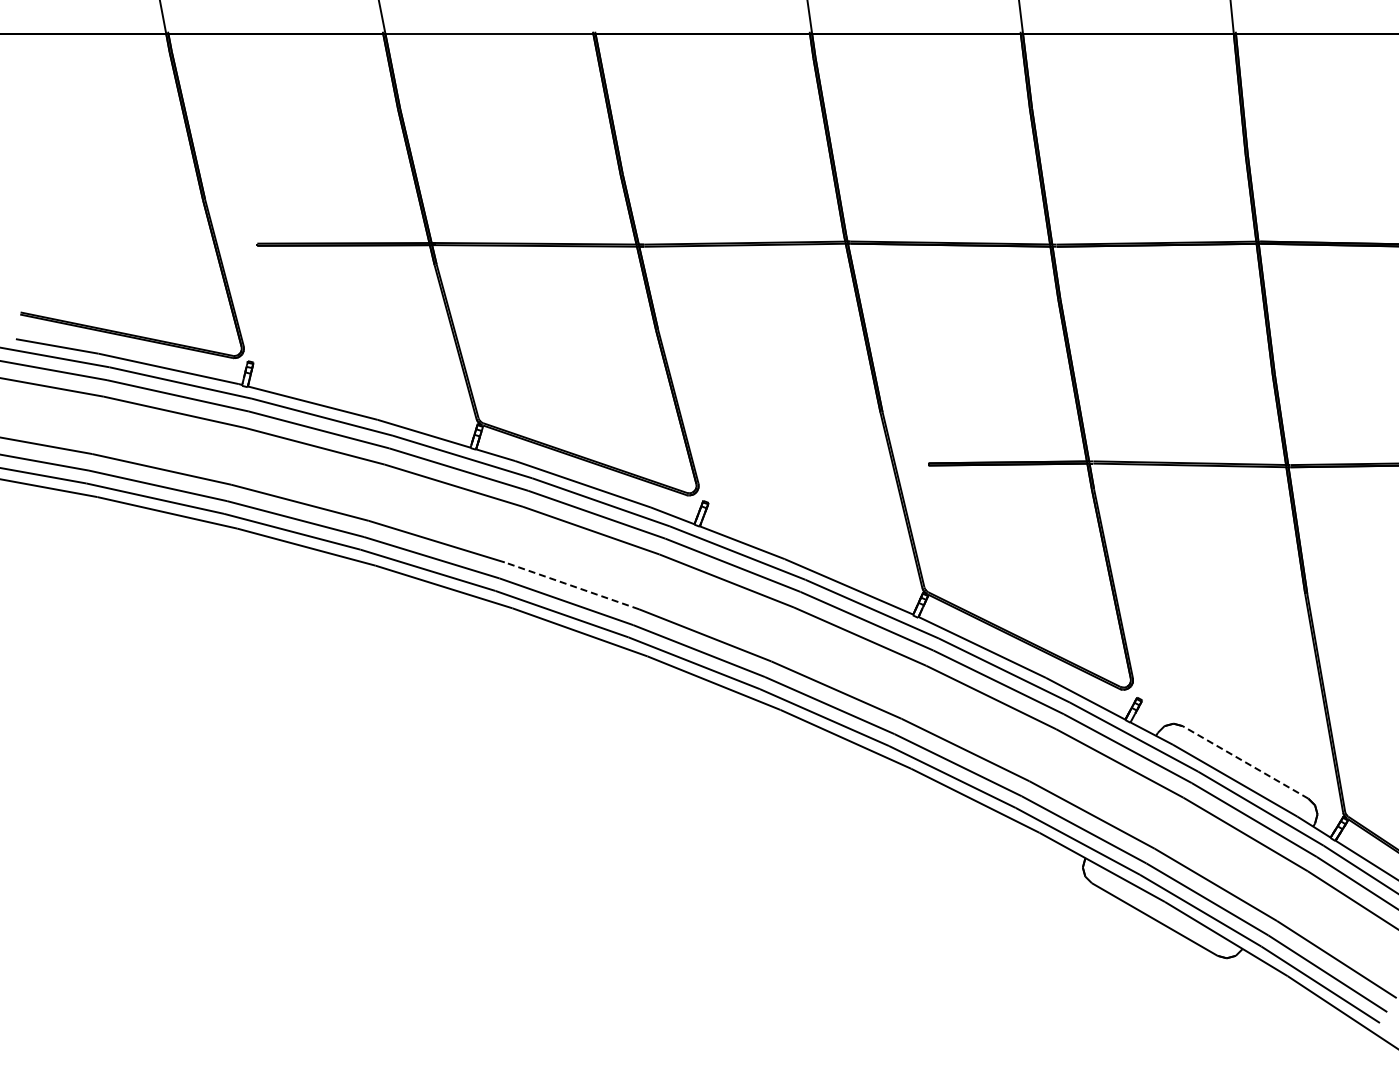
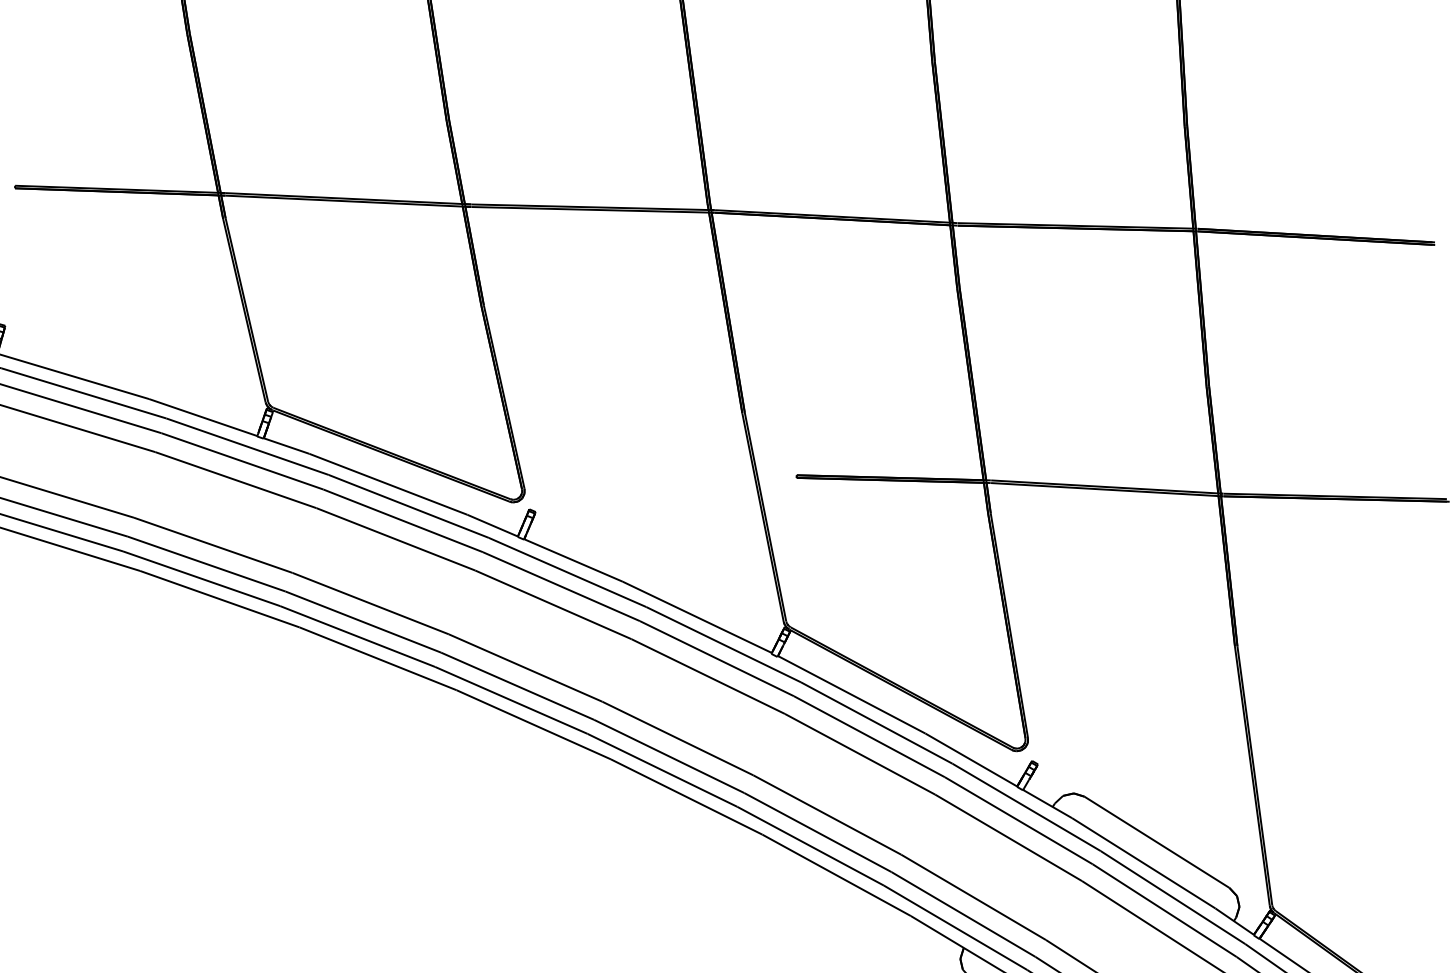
line: (571, 585) -> (370, 603), dashed -> solid
line: (1245, 762) -> (1156, 842), dashed -> solid

